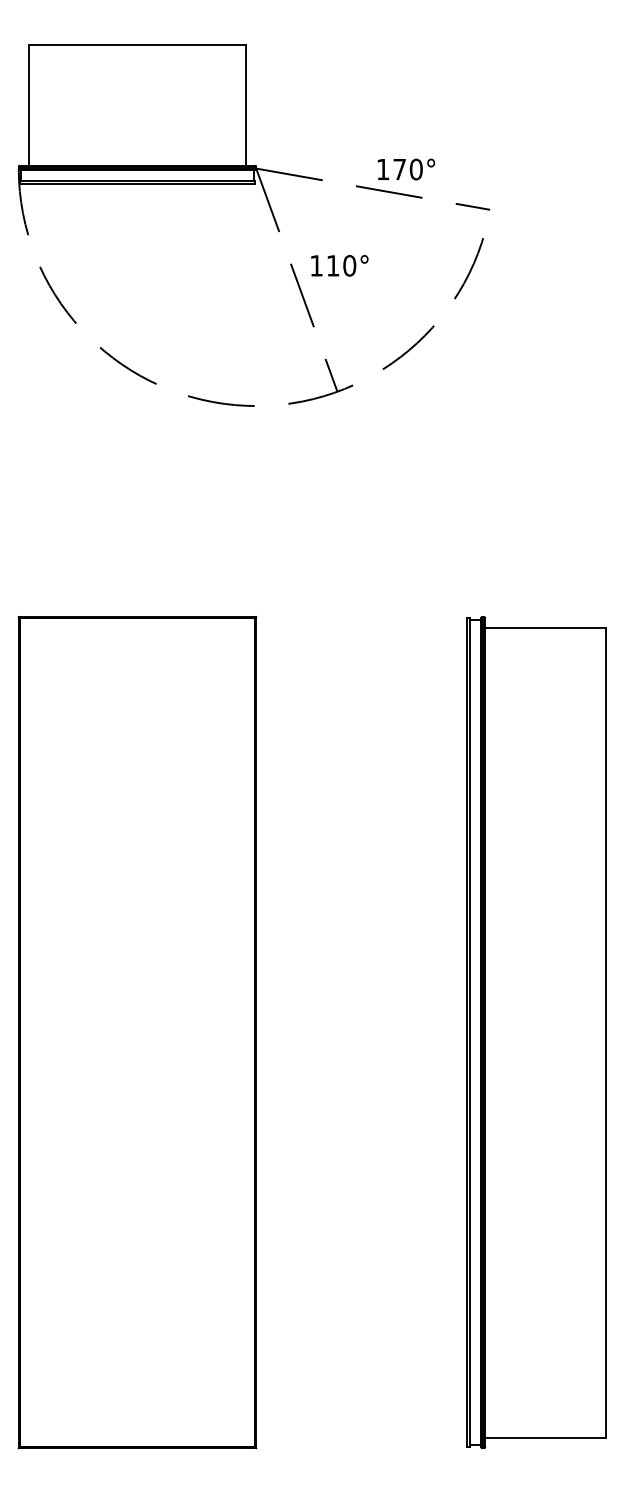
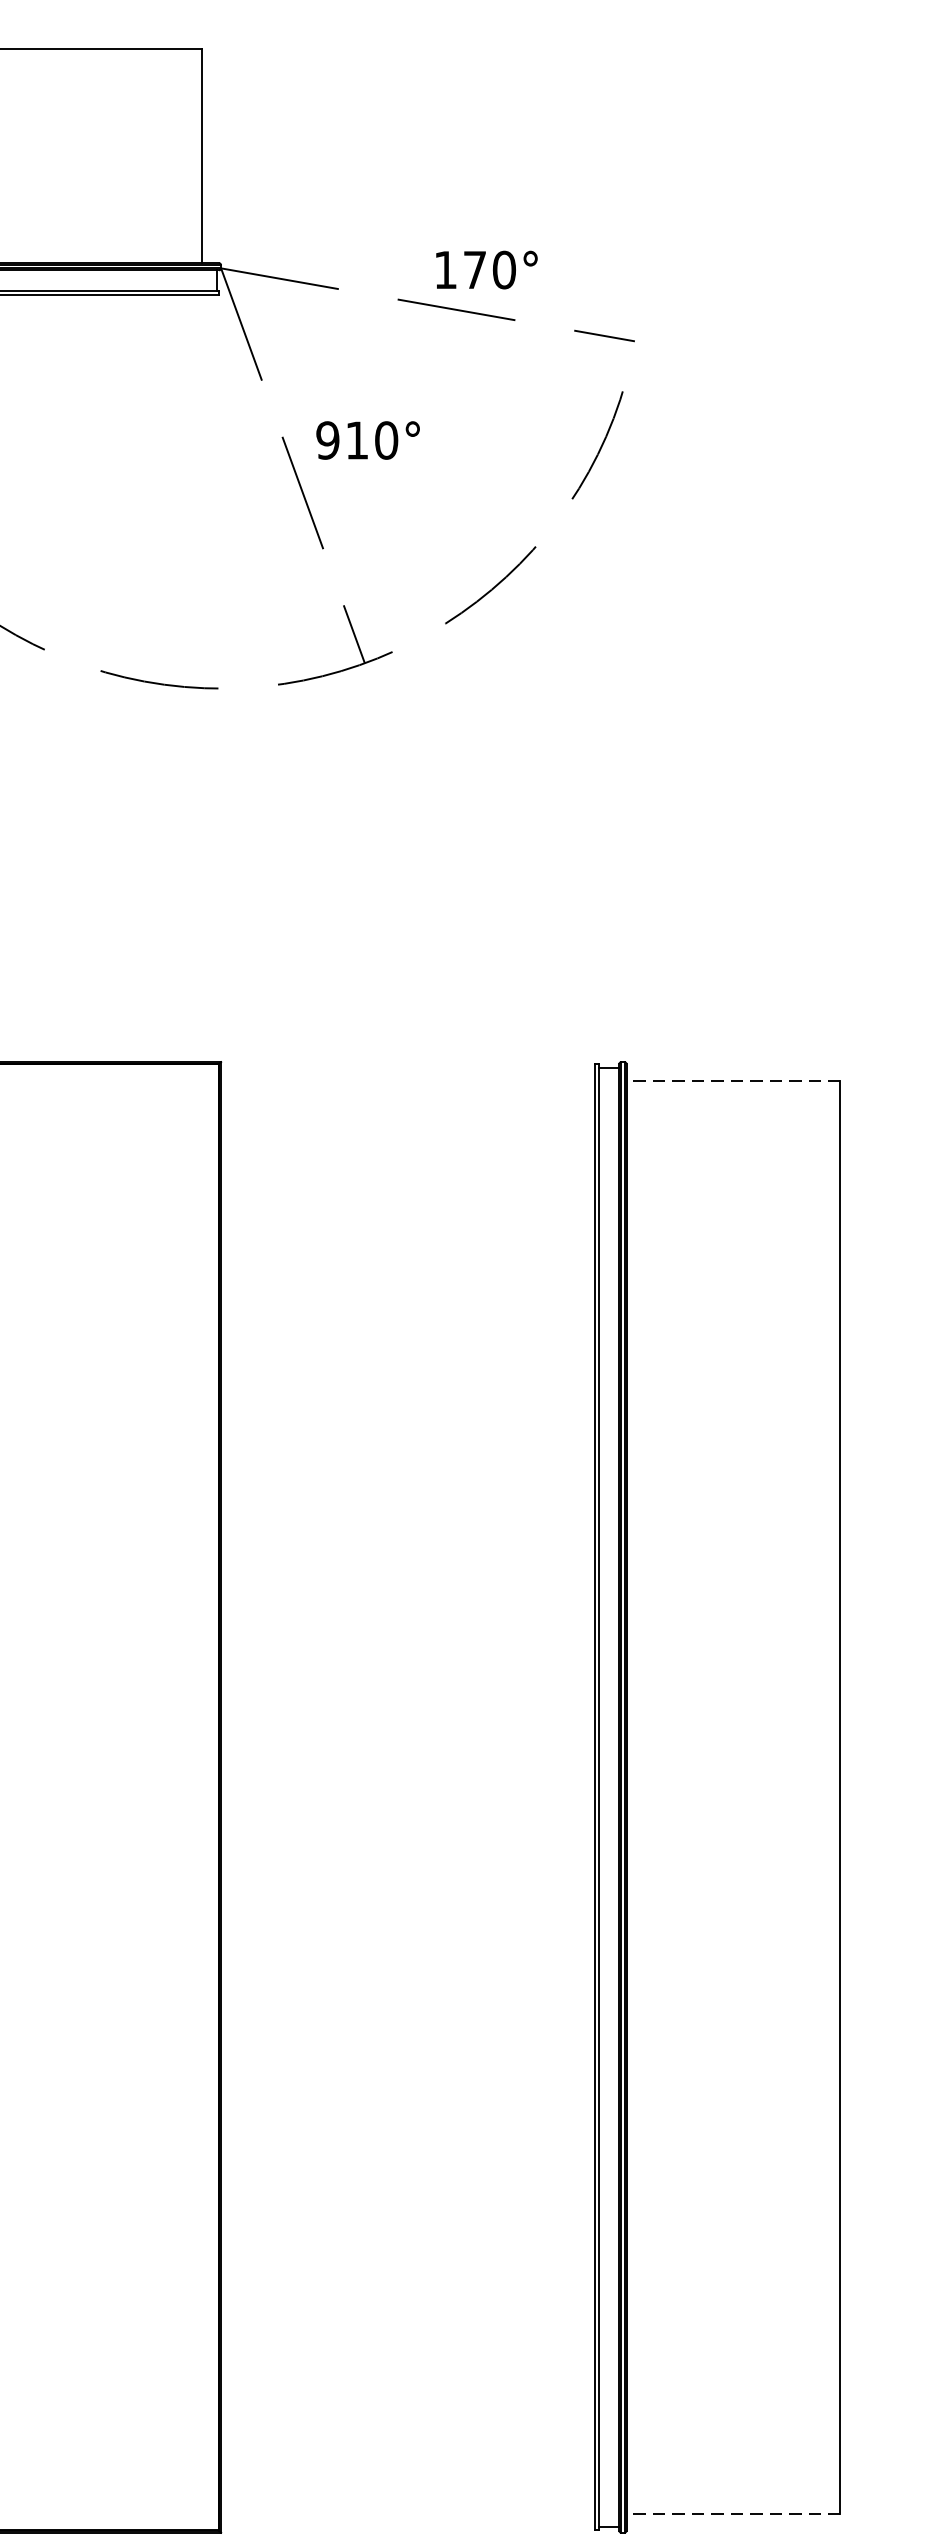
text: (316, 265) -> (327, 439), 110° -> 910°
line: (545, 627) -> (732, 1080), solid -> dashed
line: (545, 1437) -> (732, 2513), solid -> dashed

